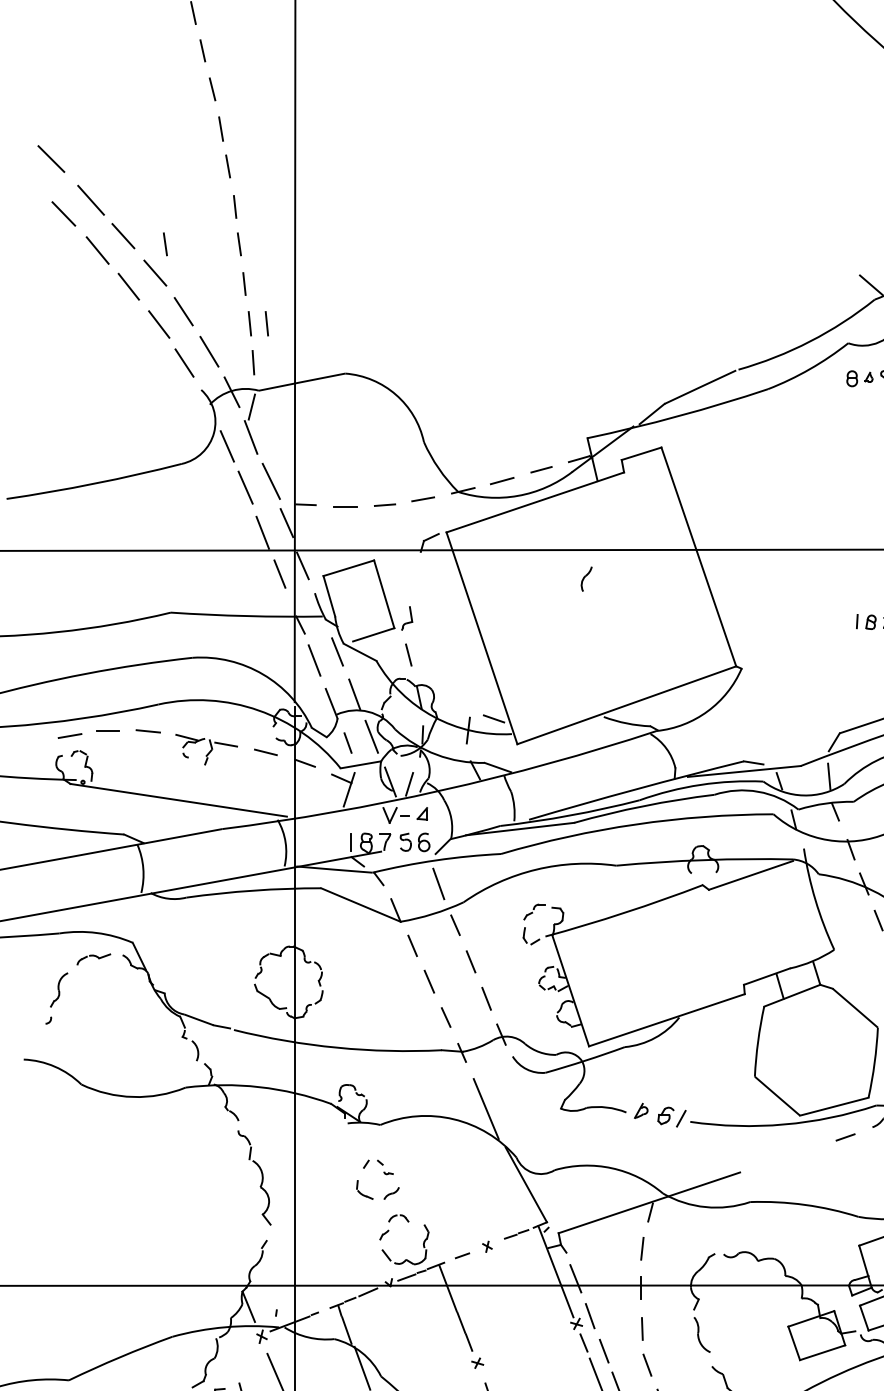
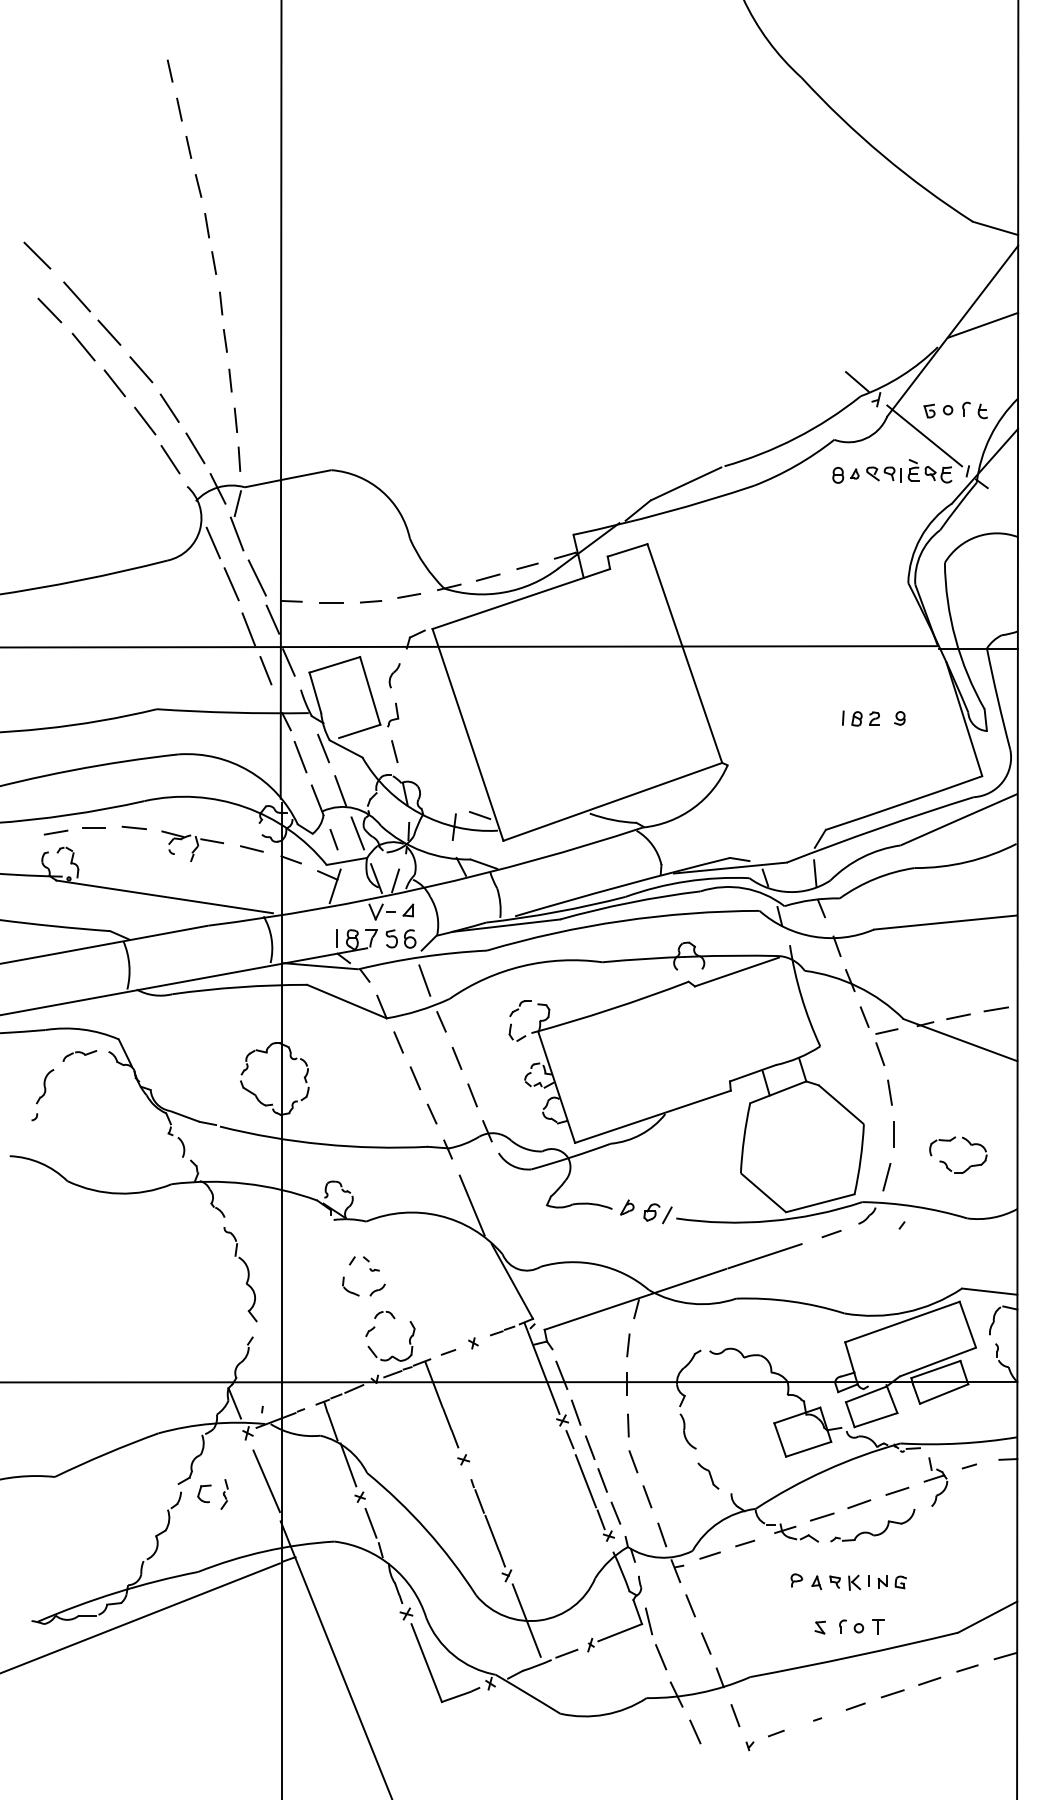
line: (165, 243) -> (151, 340), removed
line: (266, 322) -> (252, 419), removed
part: (586, 578) -> (394, 675), moved
line: (778, 1159) -> (764, 1256), added

